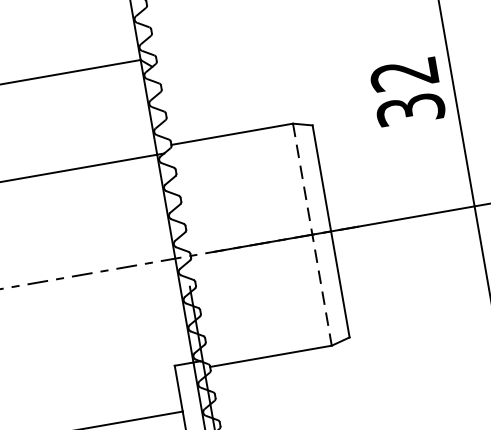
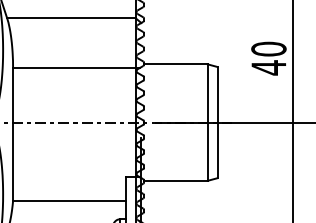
text: (406, 92) -> (268, 58), 32 -> 40
line: (312, 236) -> (207, 123), dashed -> solid

